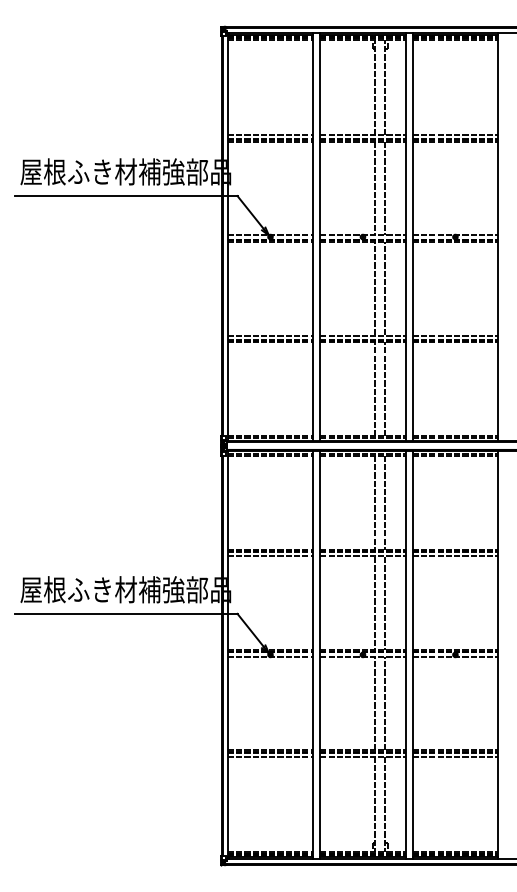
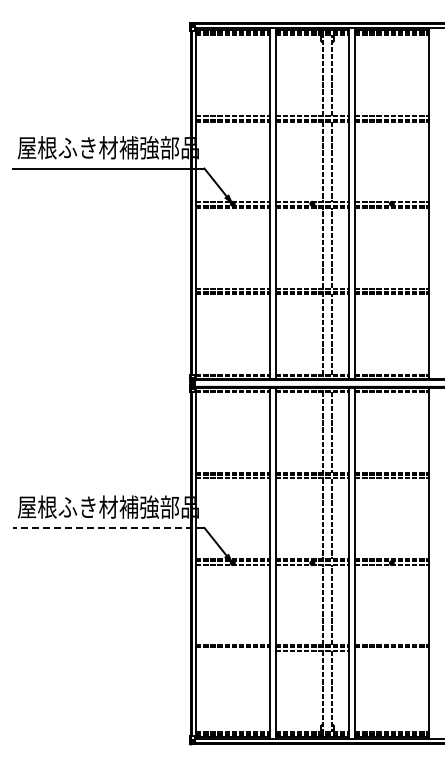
line: (125, 613) -> (108, 527), solid -> dashed
line: (270, 756) -> (232, 650), removed
line: (454, 756) -> (391, 650), removed

